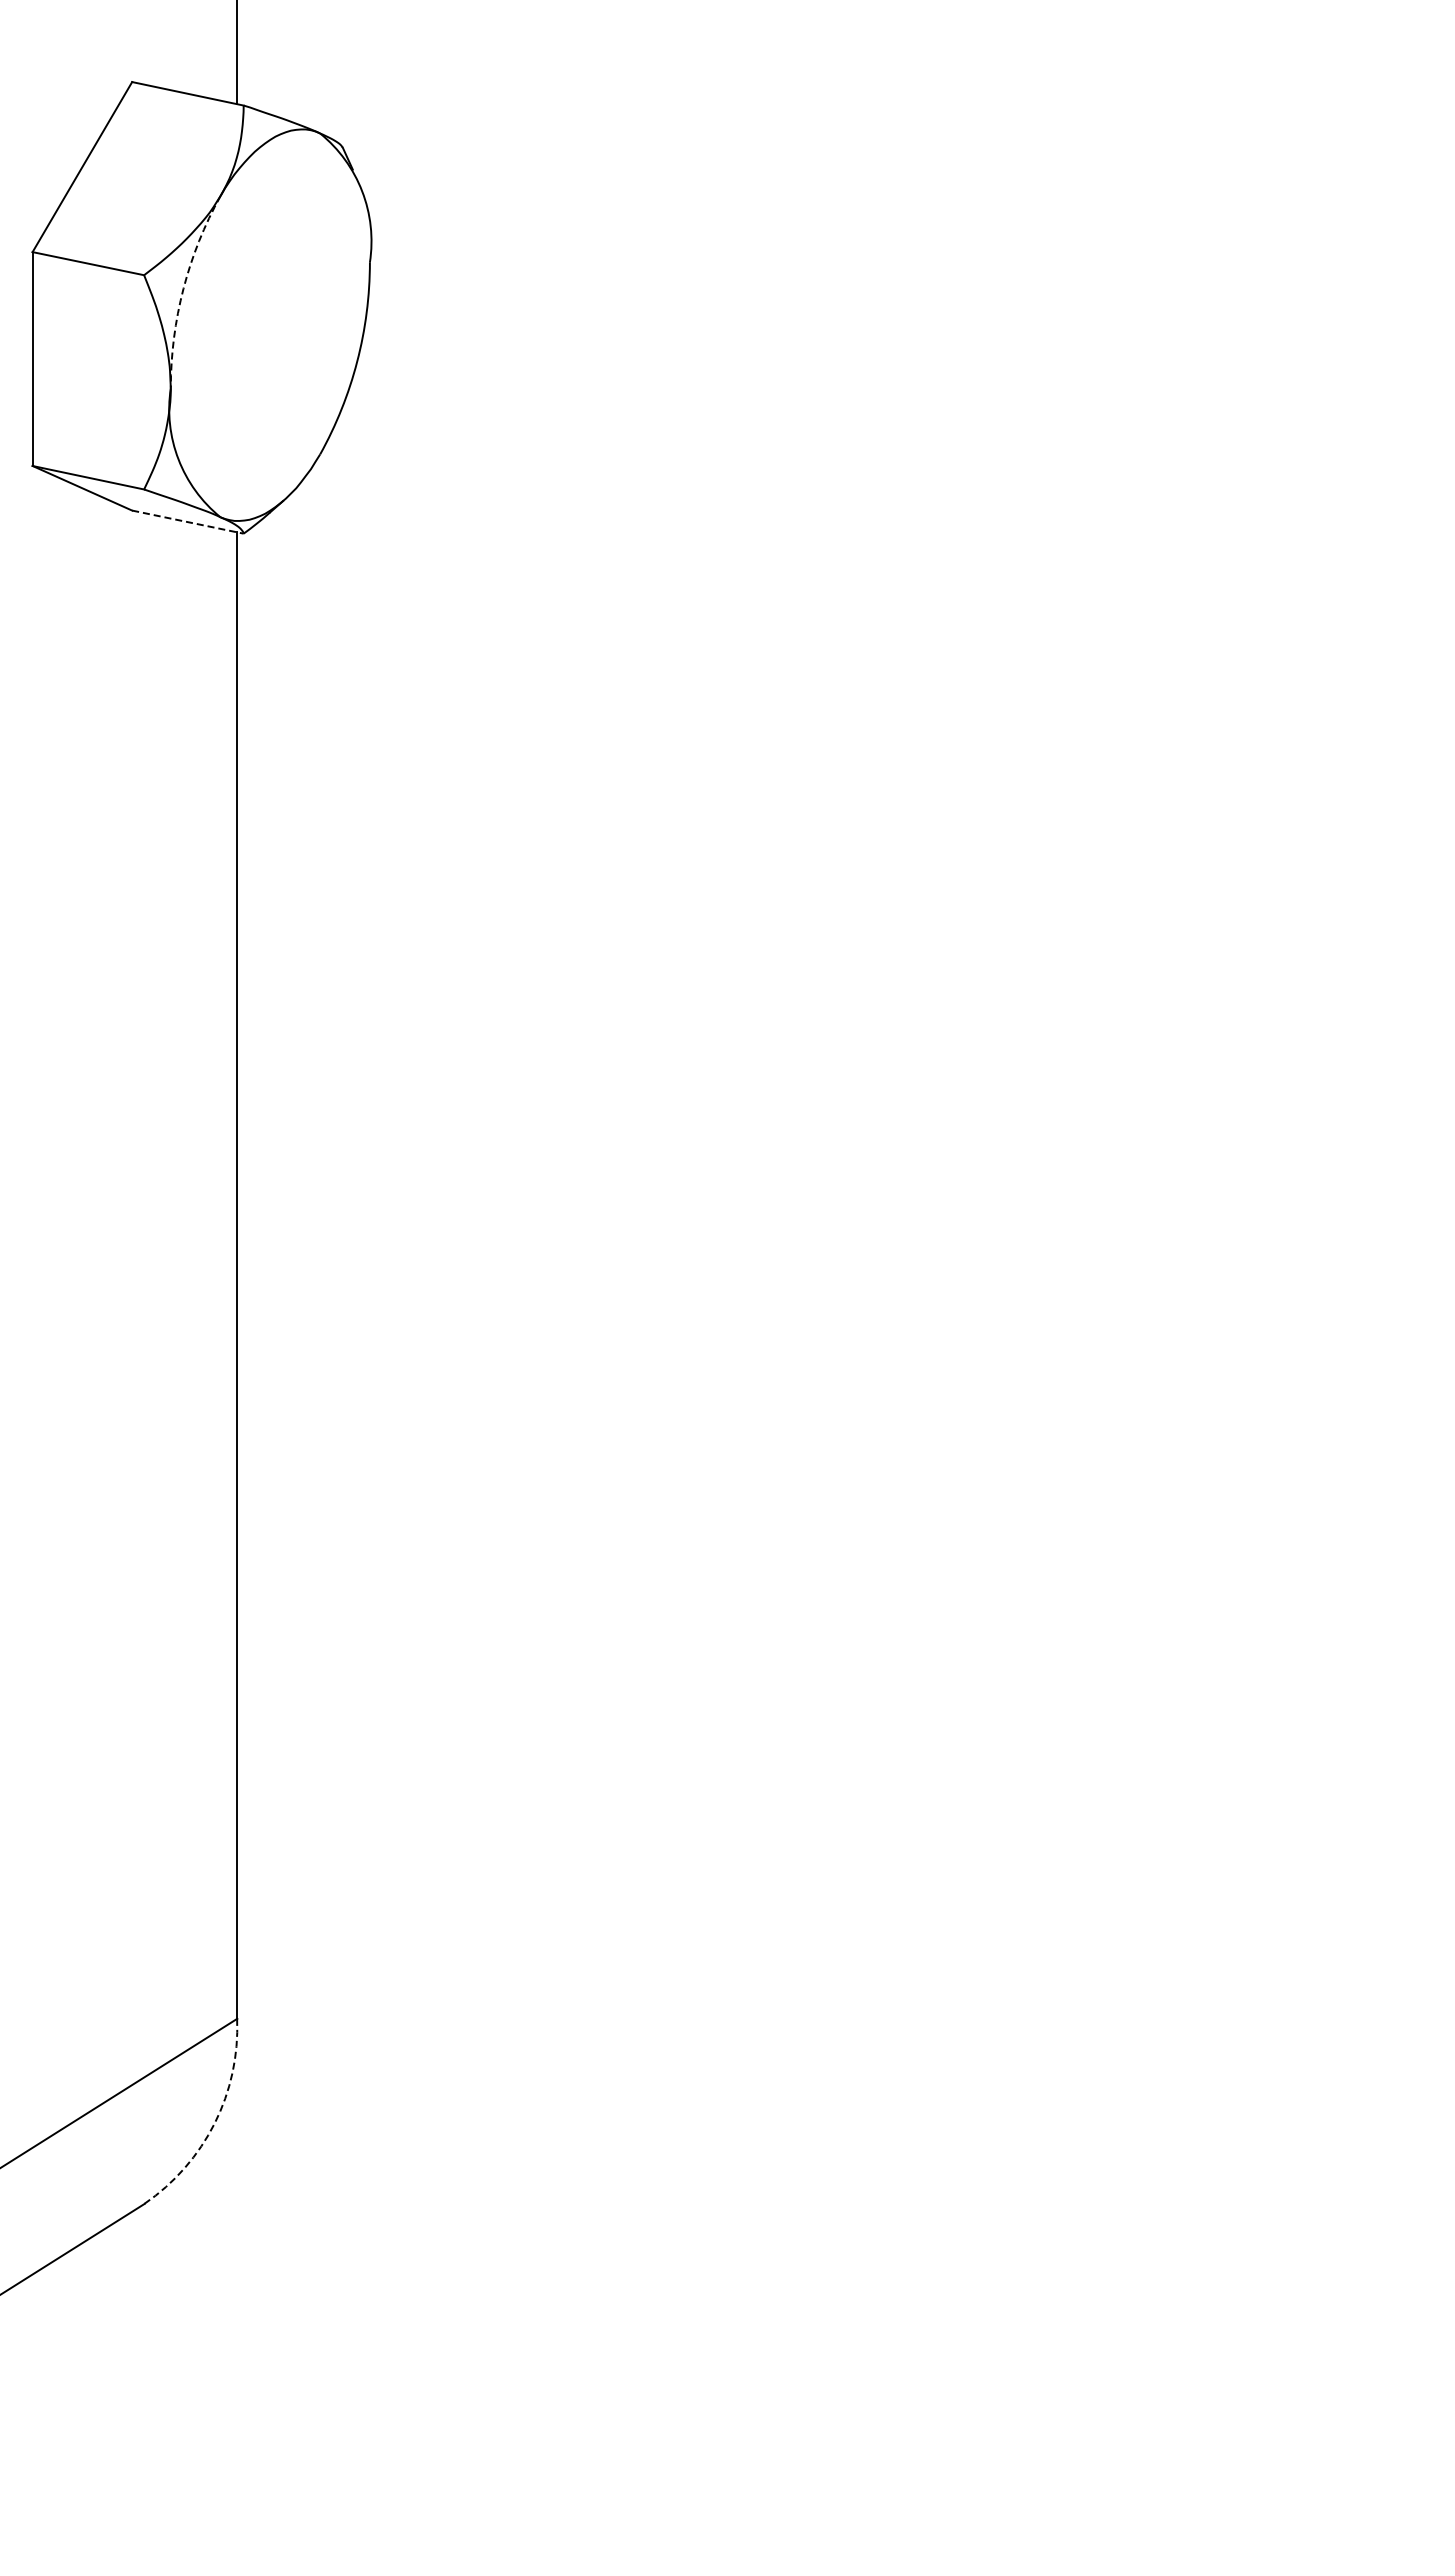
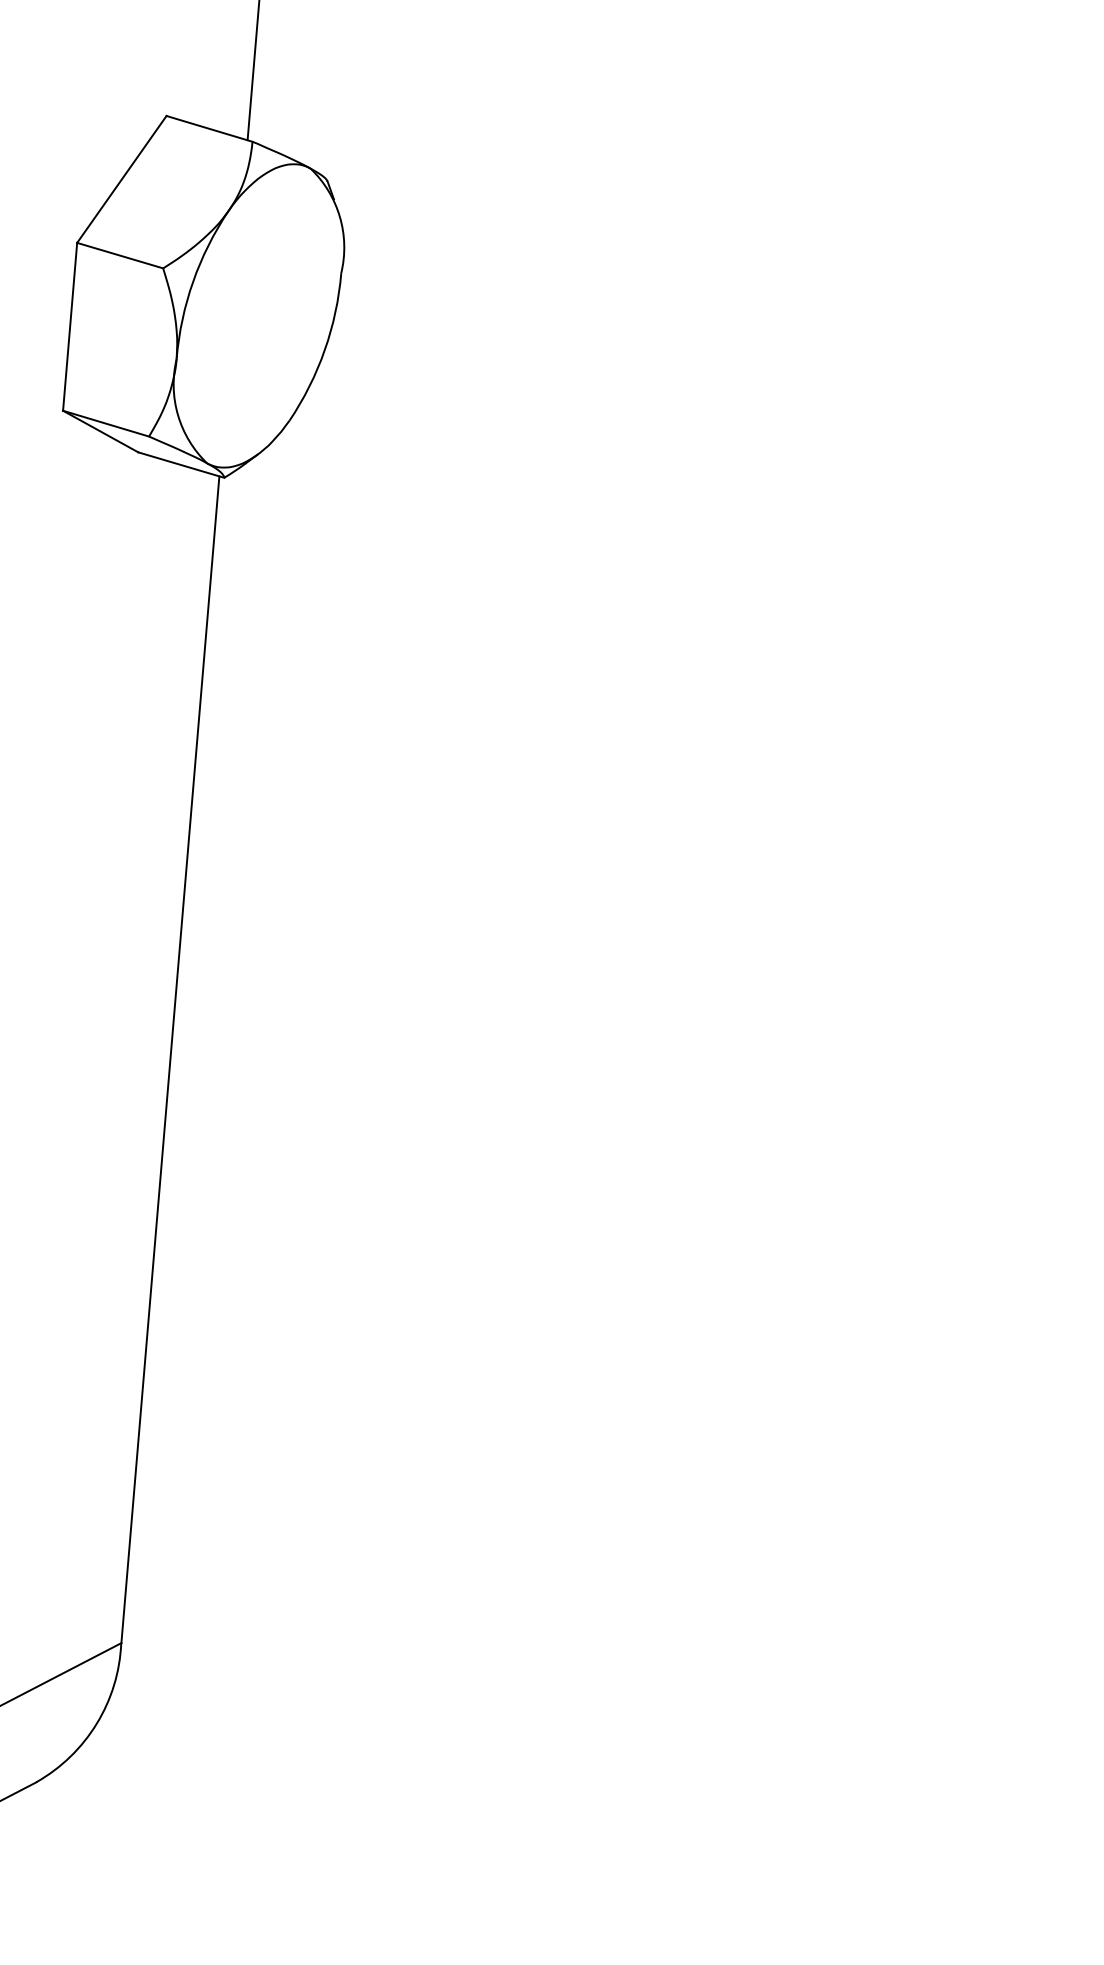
arc: (183, 288) -> (193, 281), dashed -> solid
line: (187, 522) -> (180, 465), dashed -> solid
arc: (214, 2123) -> (96, 1723), dashed -> solid

